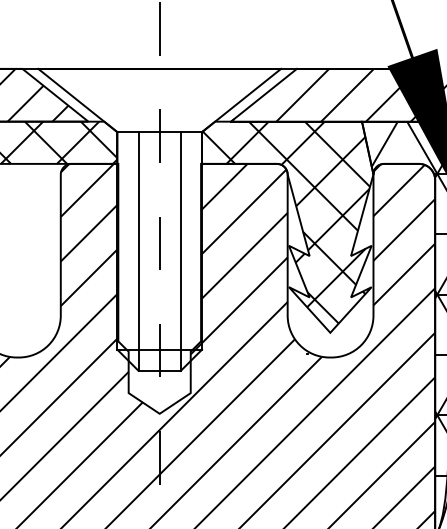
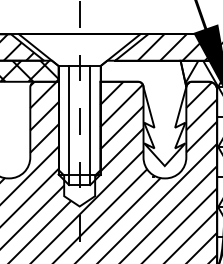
hatch: (285, 221) -> (142, 110), removed

